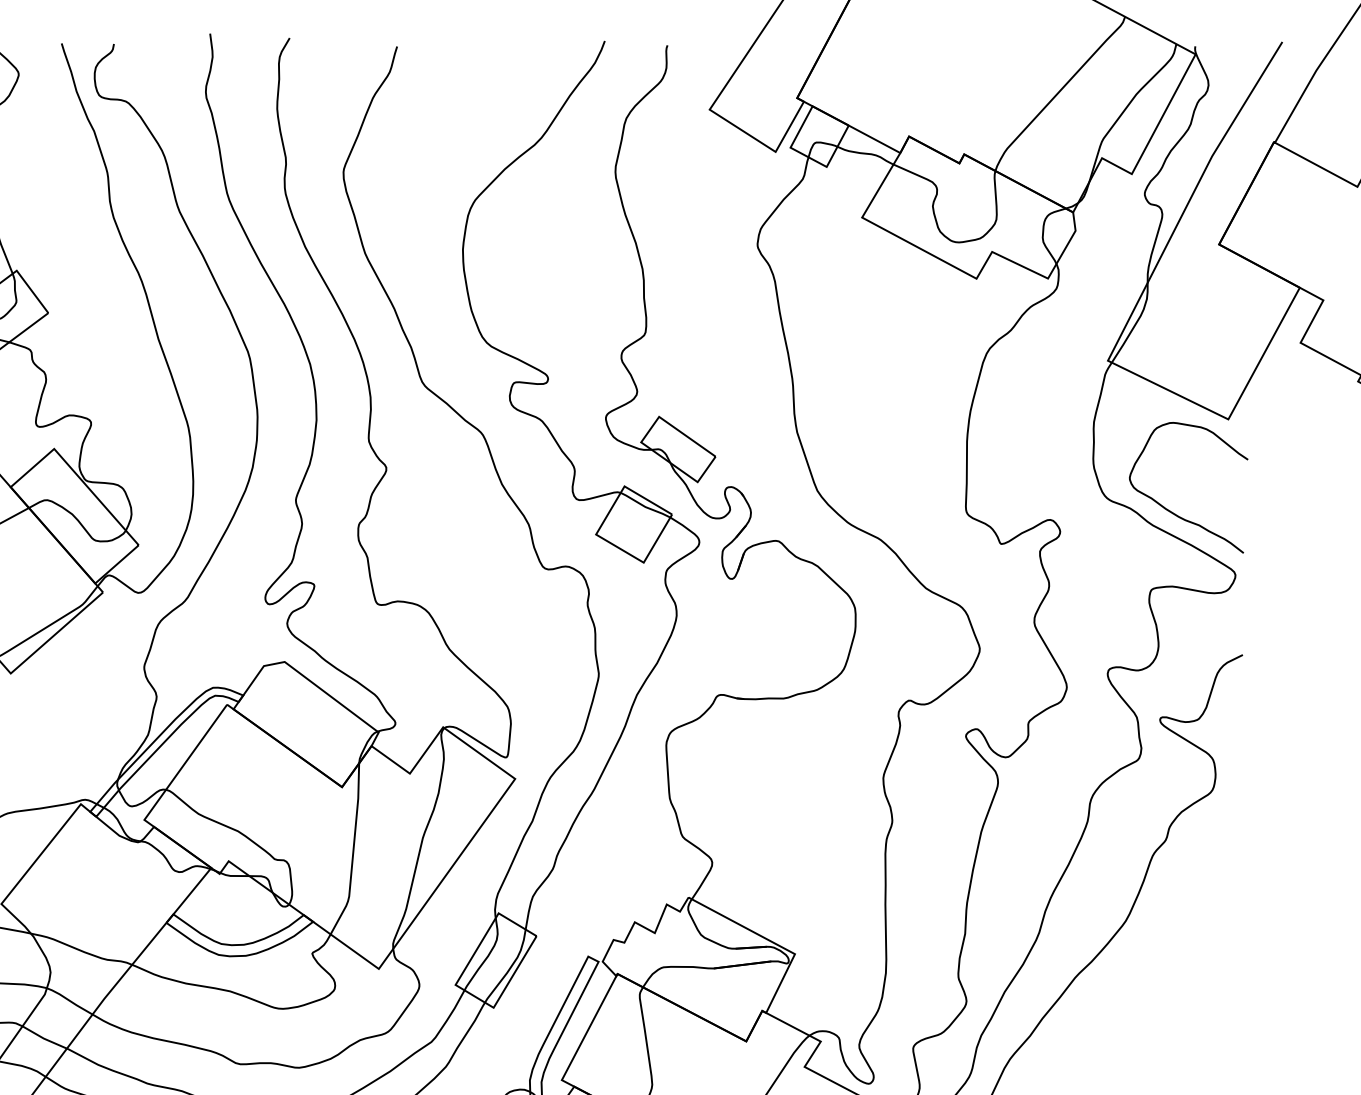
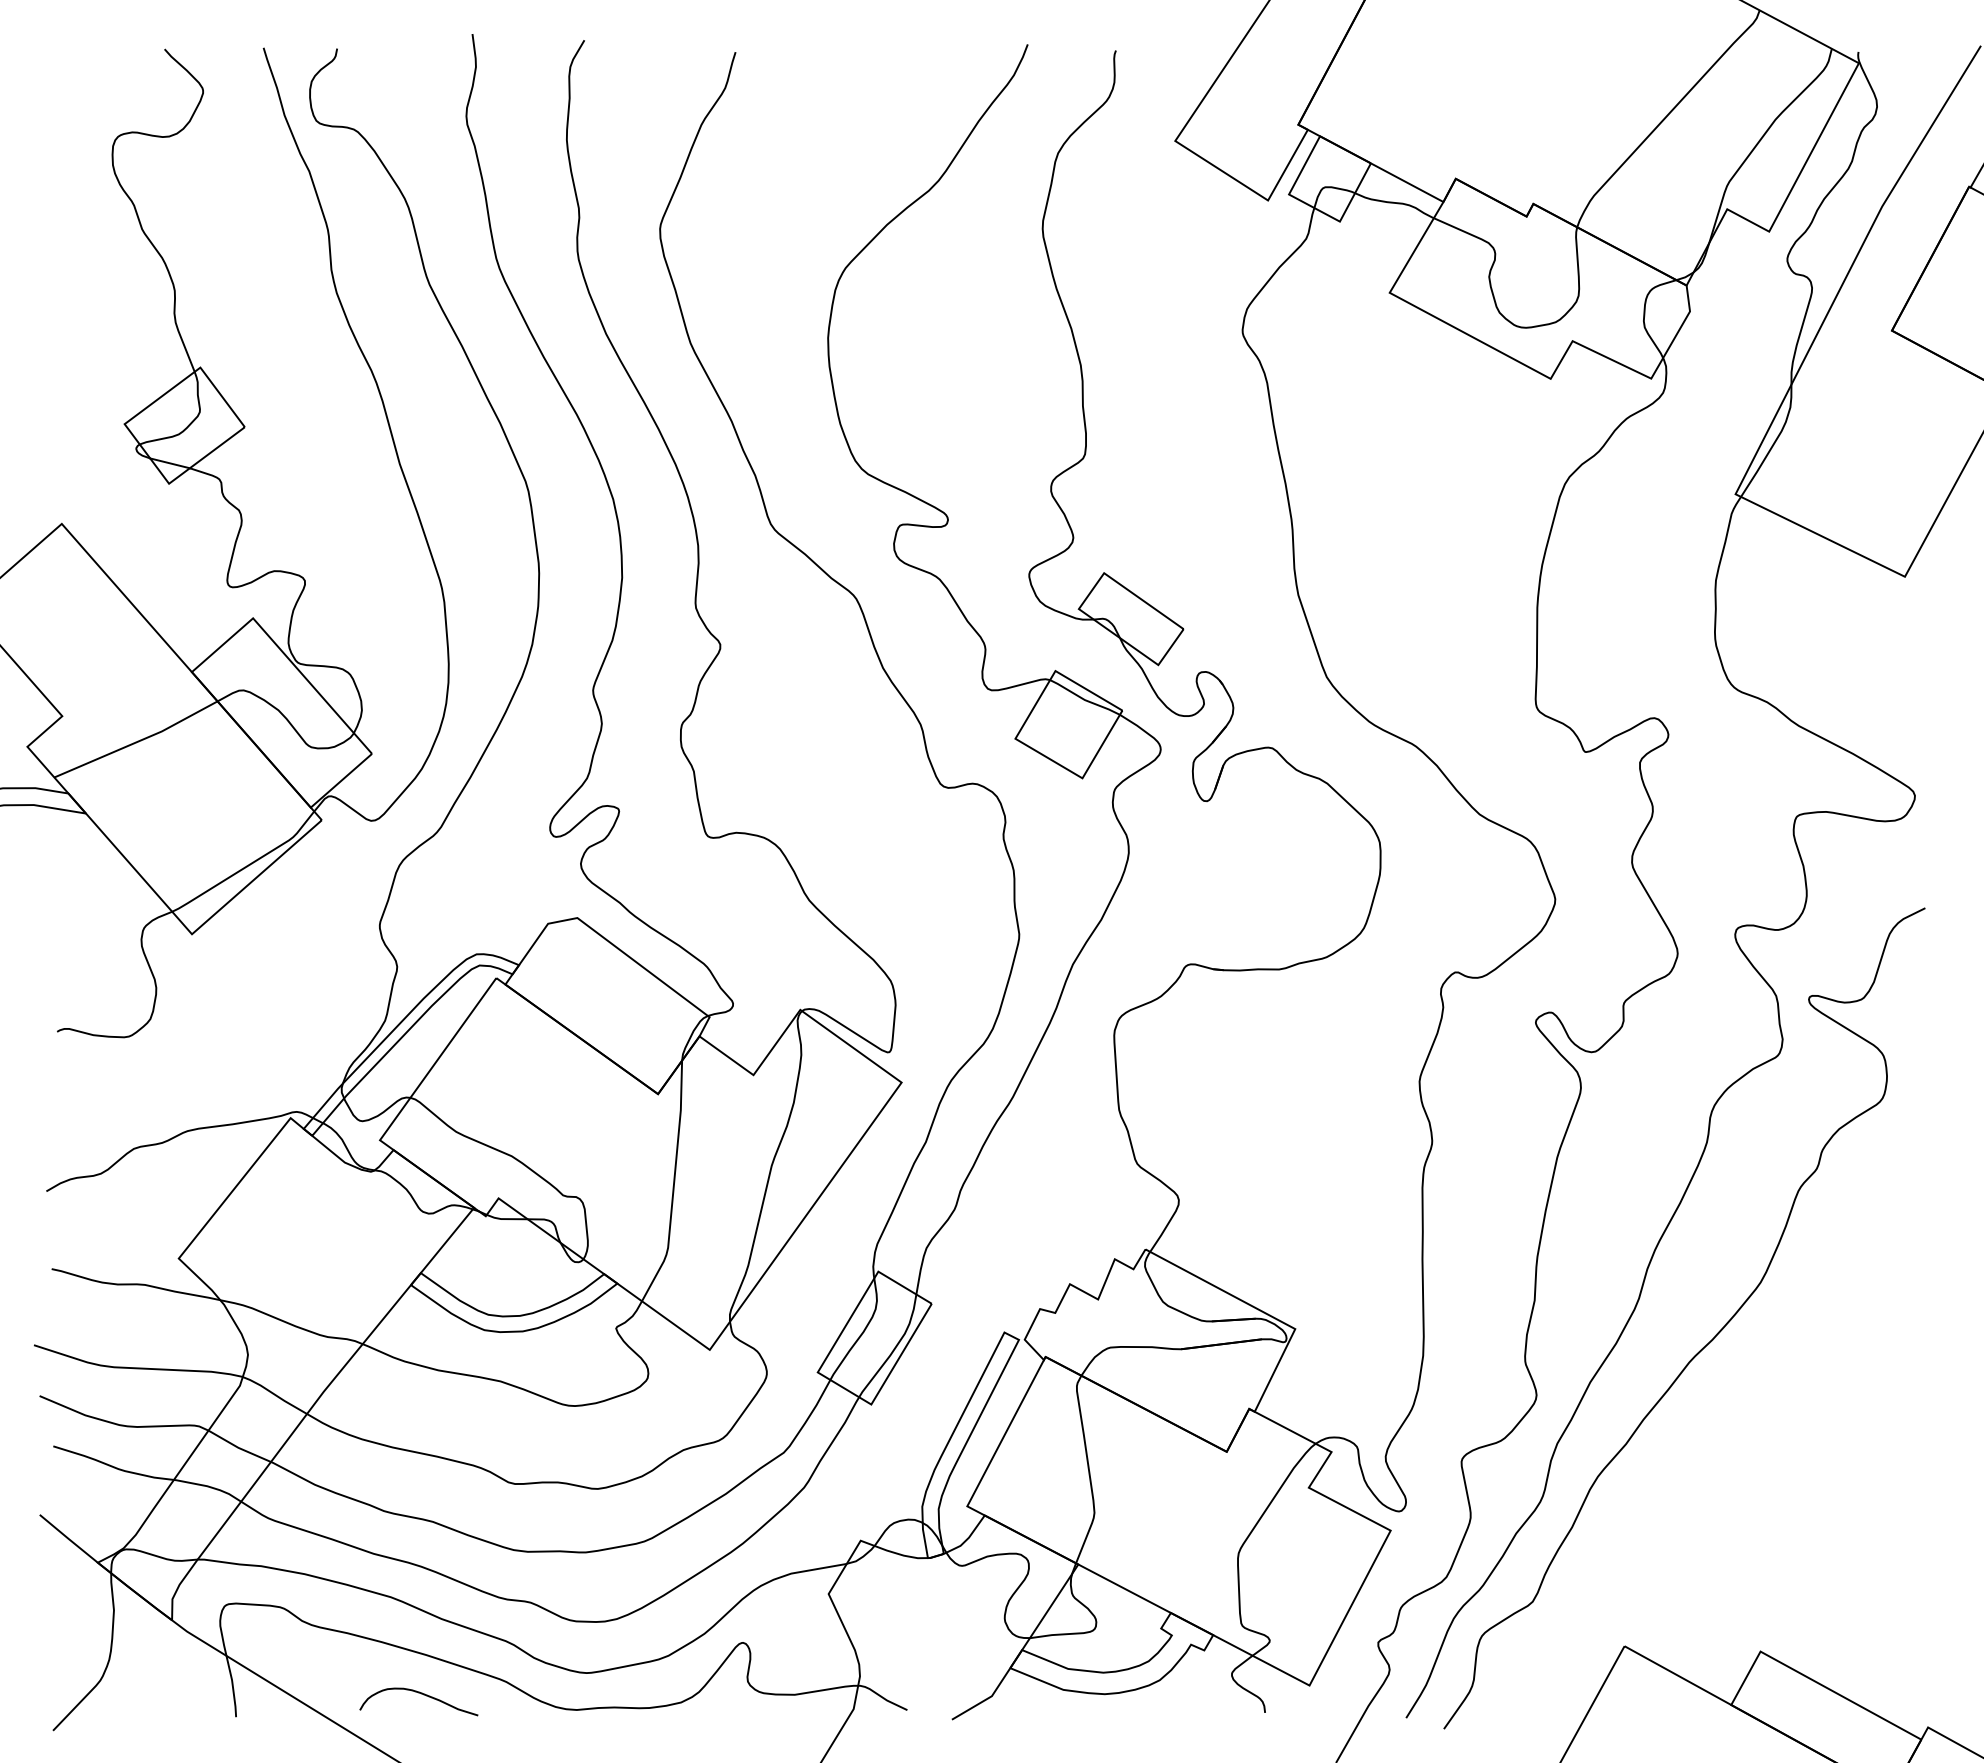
curve: (1171, 511) -> (1825, 706), removed

